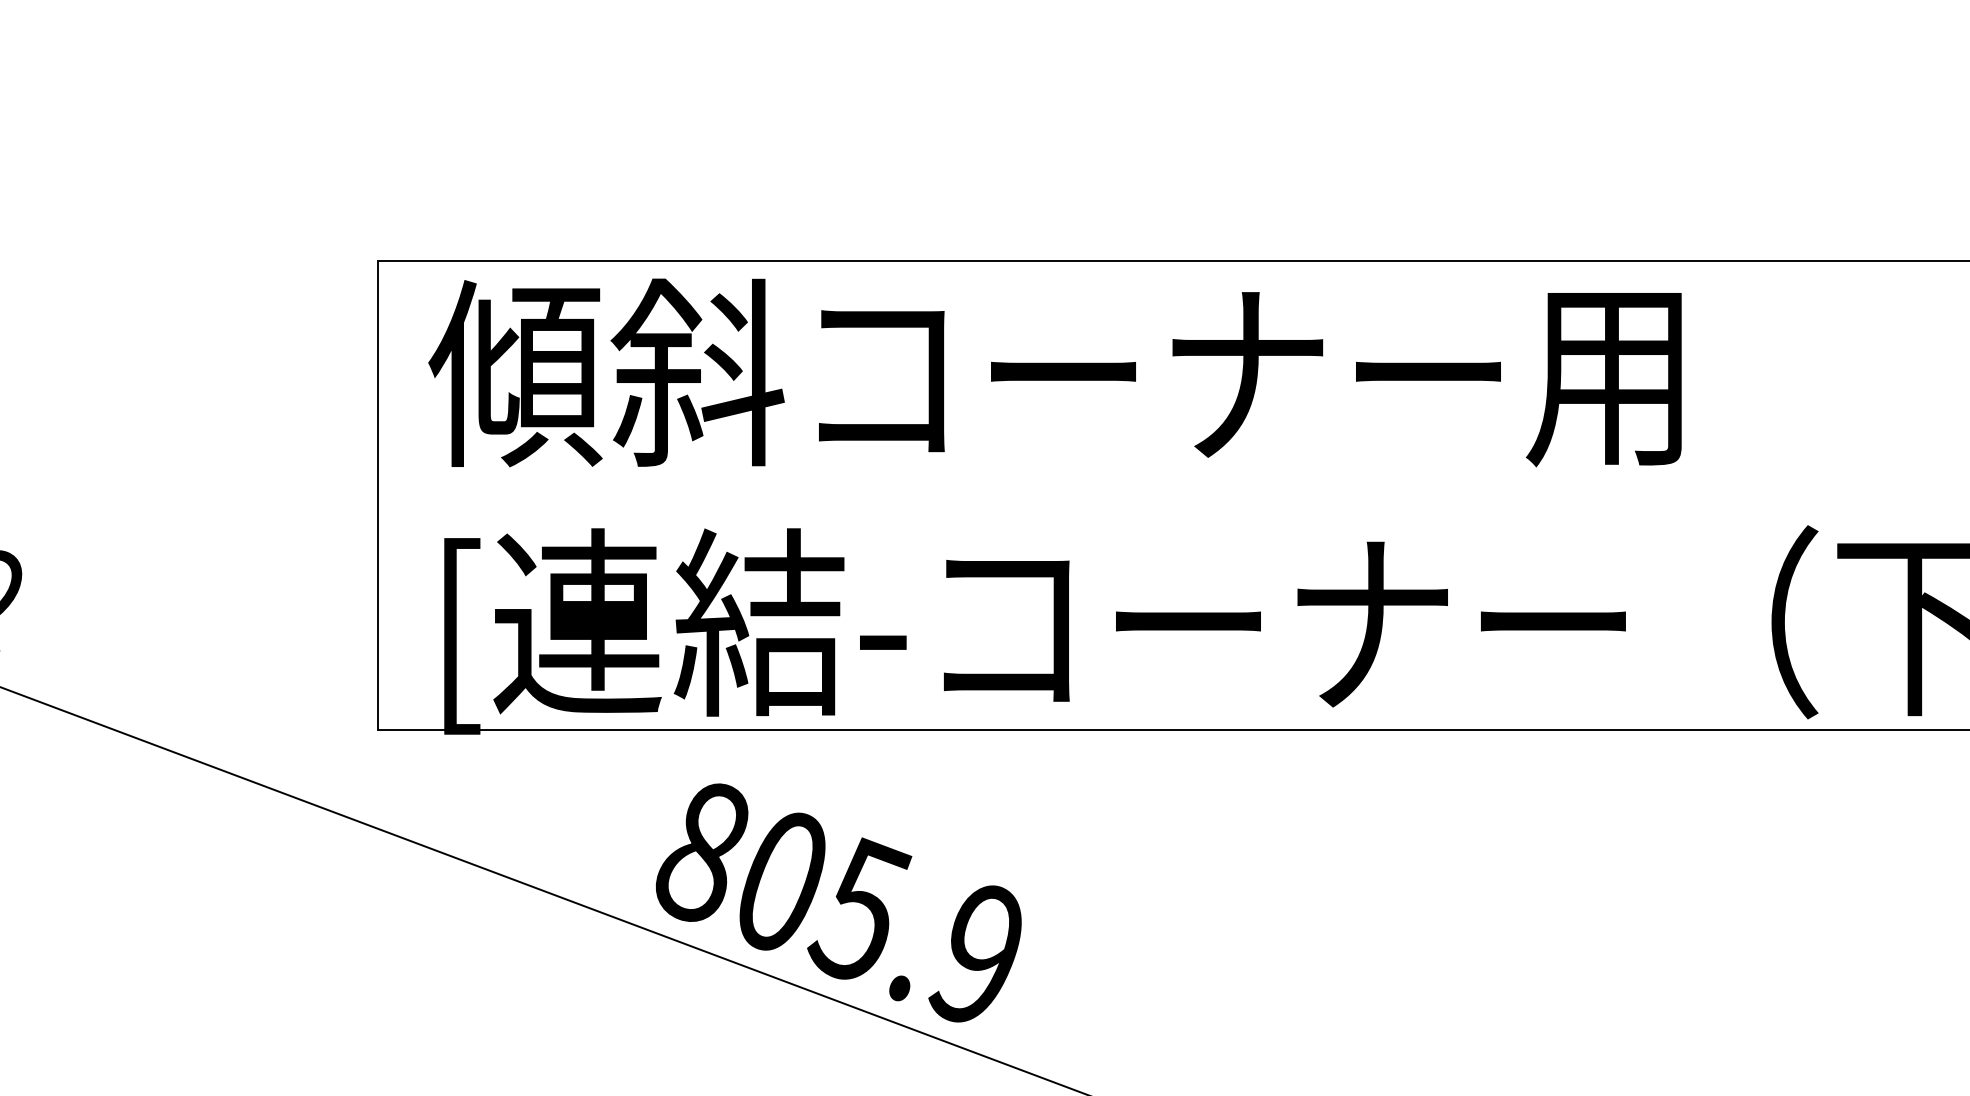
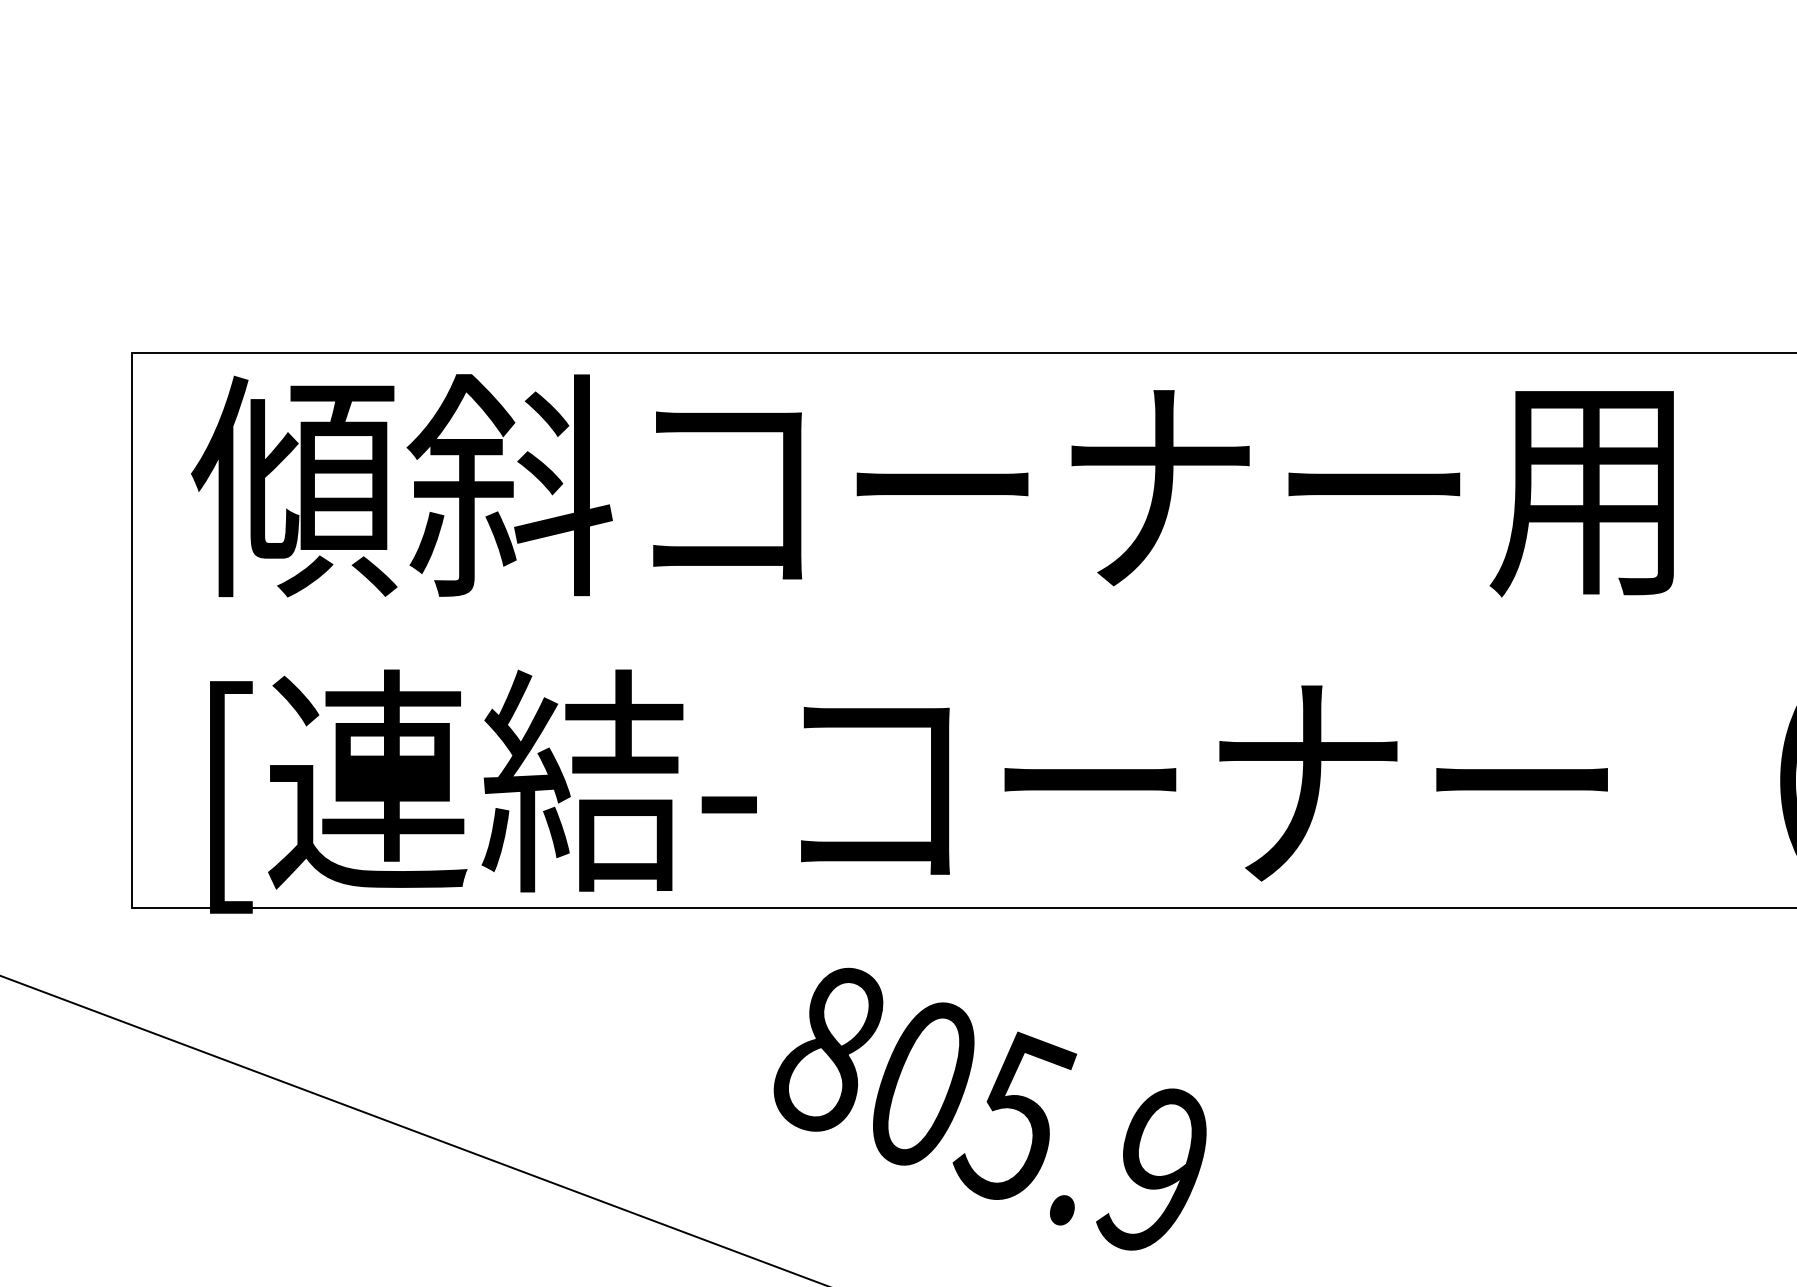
text: (838, 902) -> (989, 1108), moved

